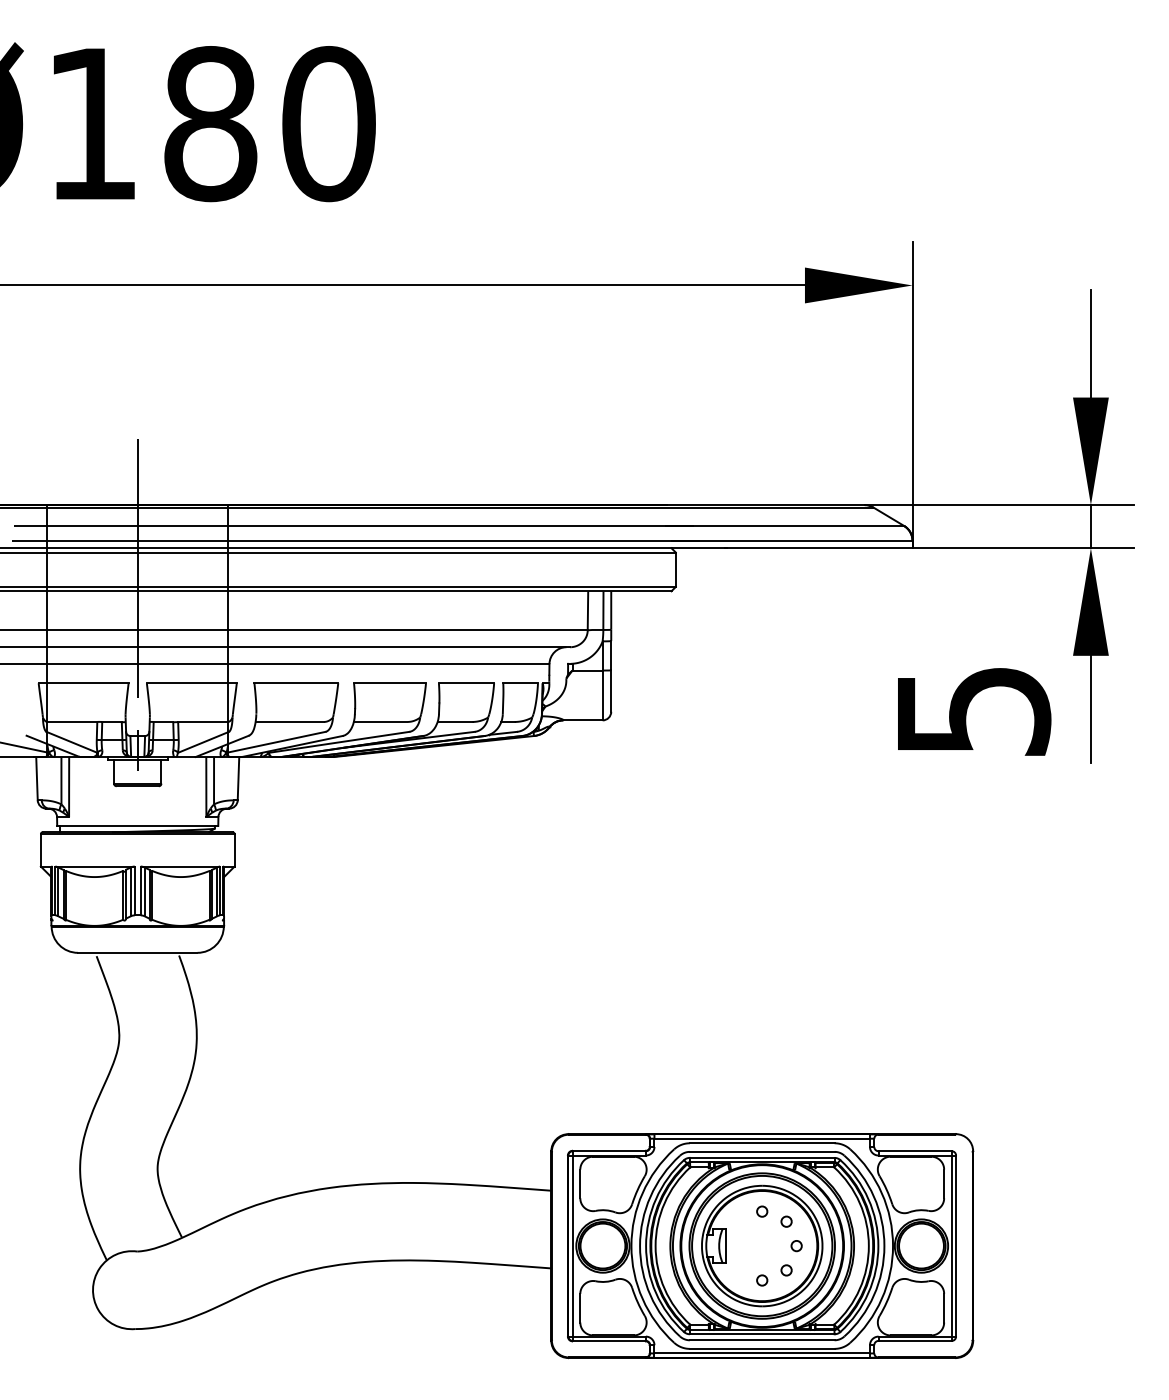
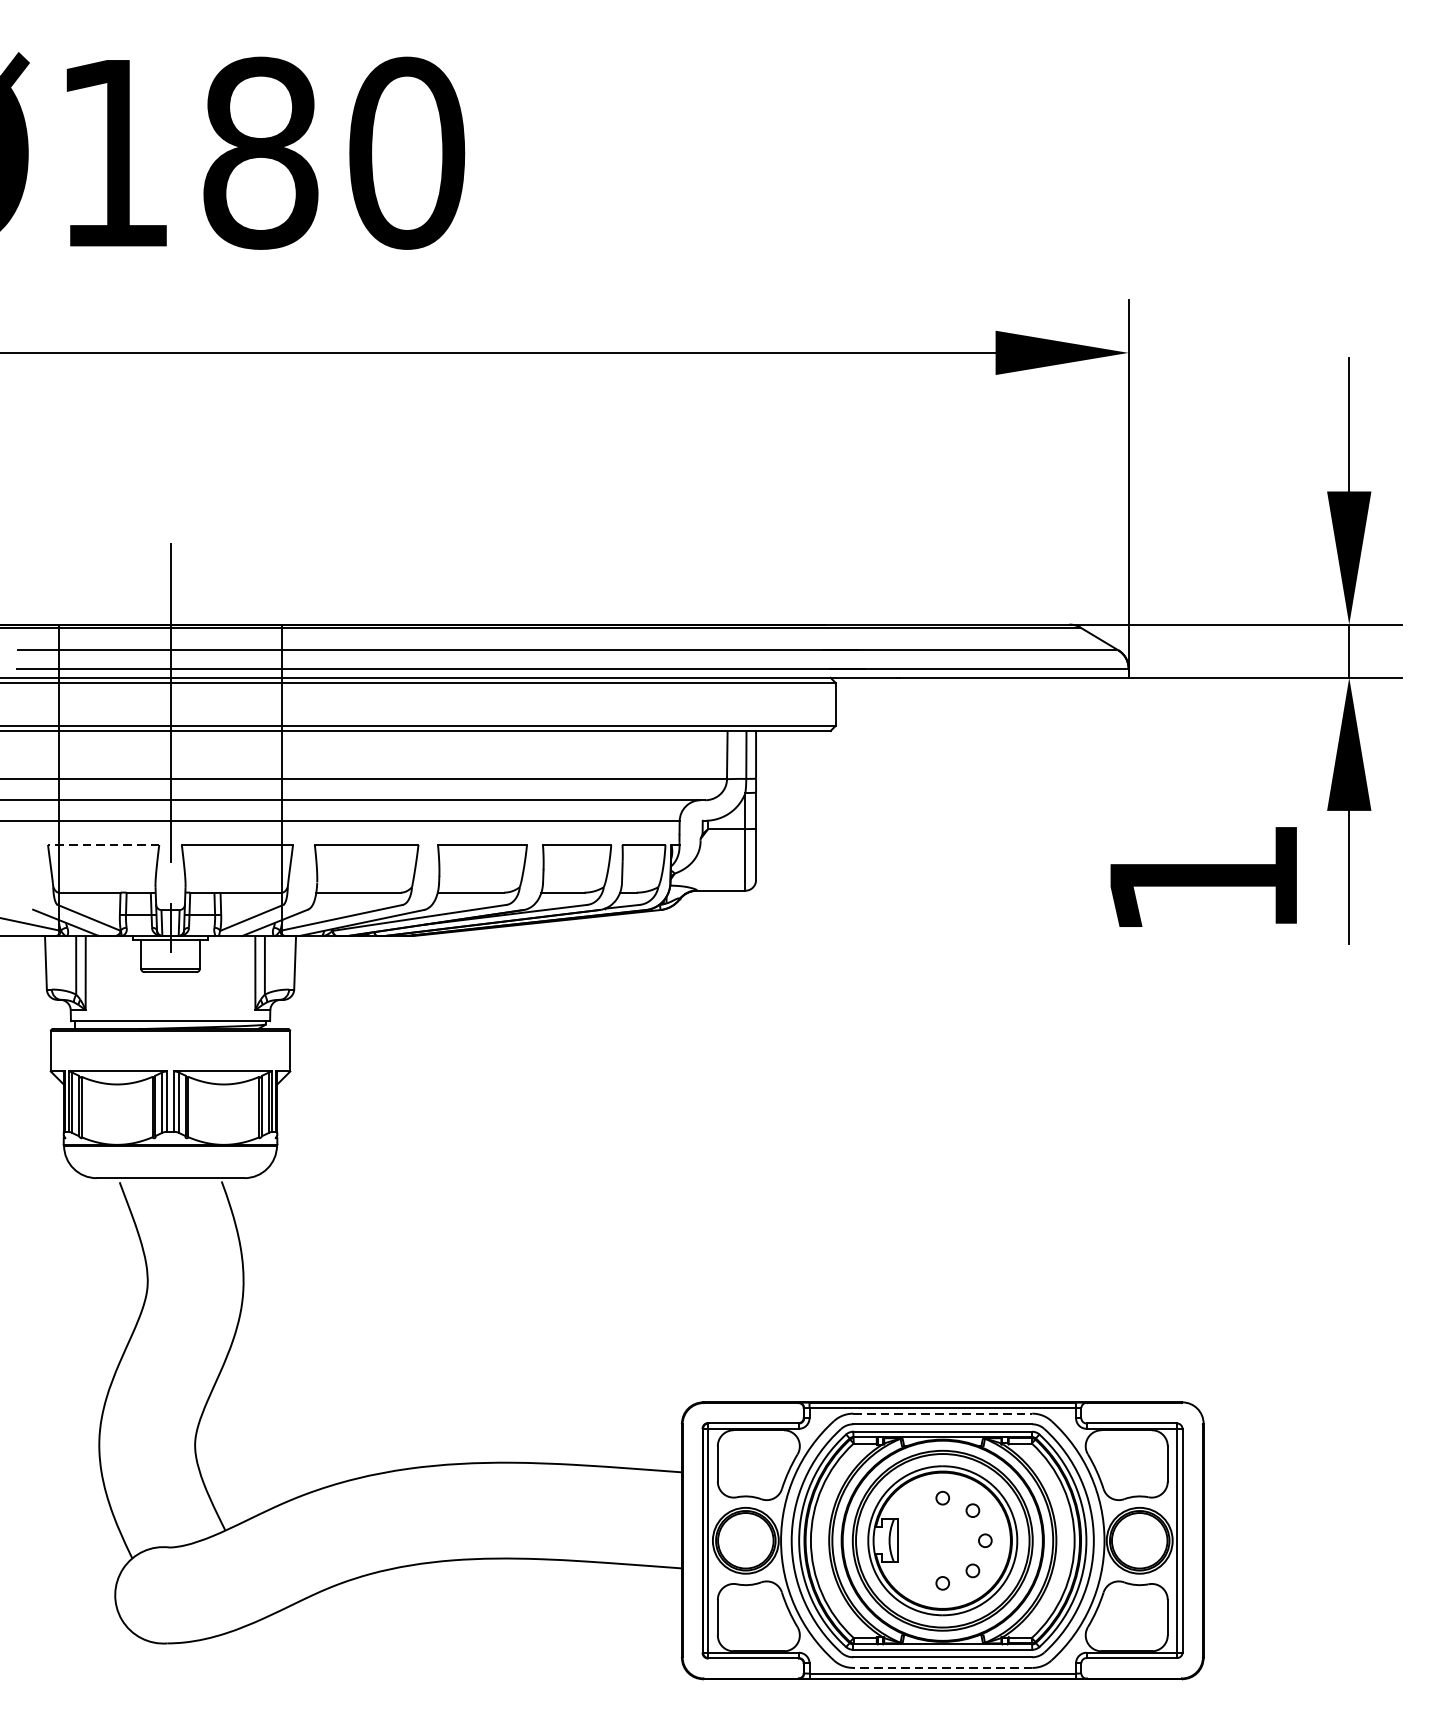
line: (83, 683) -> (103, 845), solid -> dashed
text: (974, 711) -> (1205, 879), 5 -> 1
line: (762, 1143) -> (943, 1413), solid -> dashed
line: (761, 1348) -> (941, 1667), solid -> dashed

